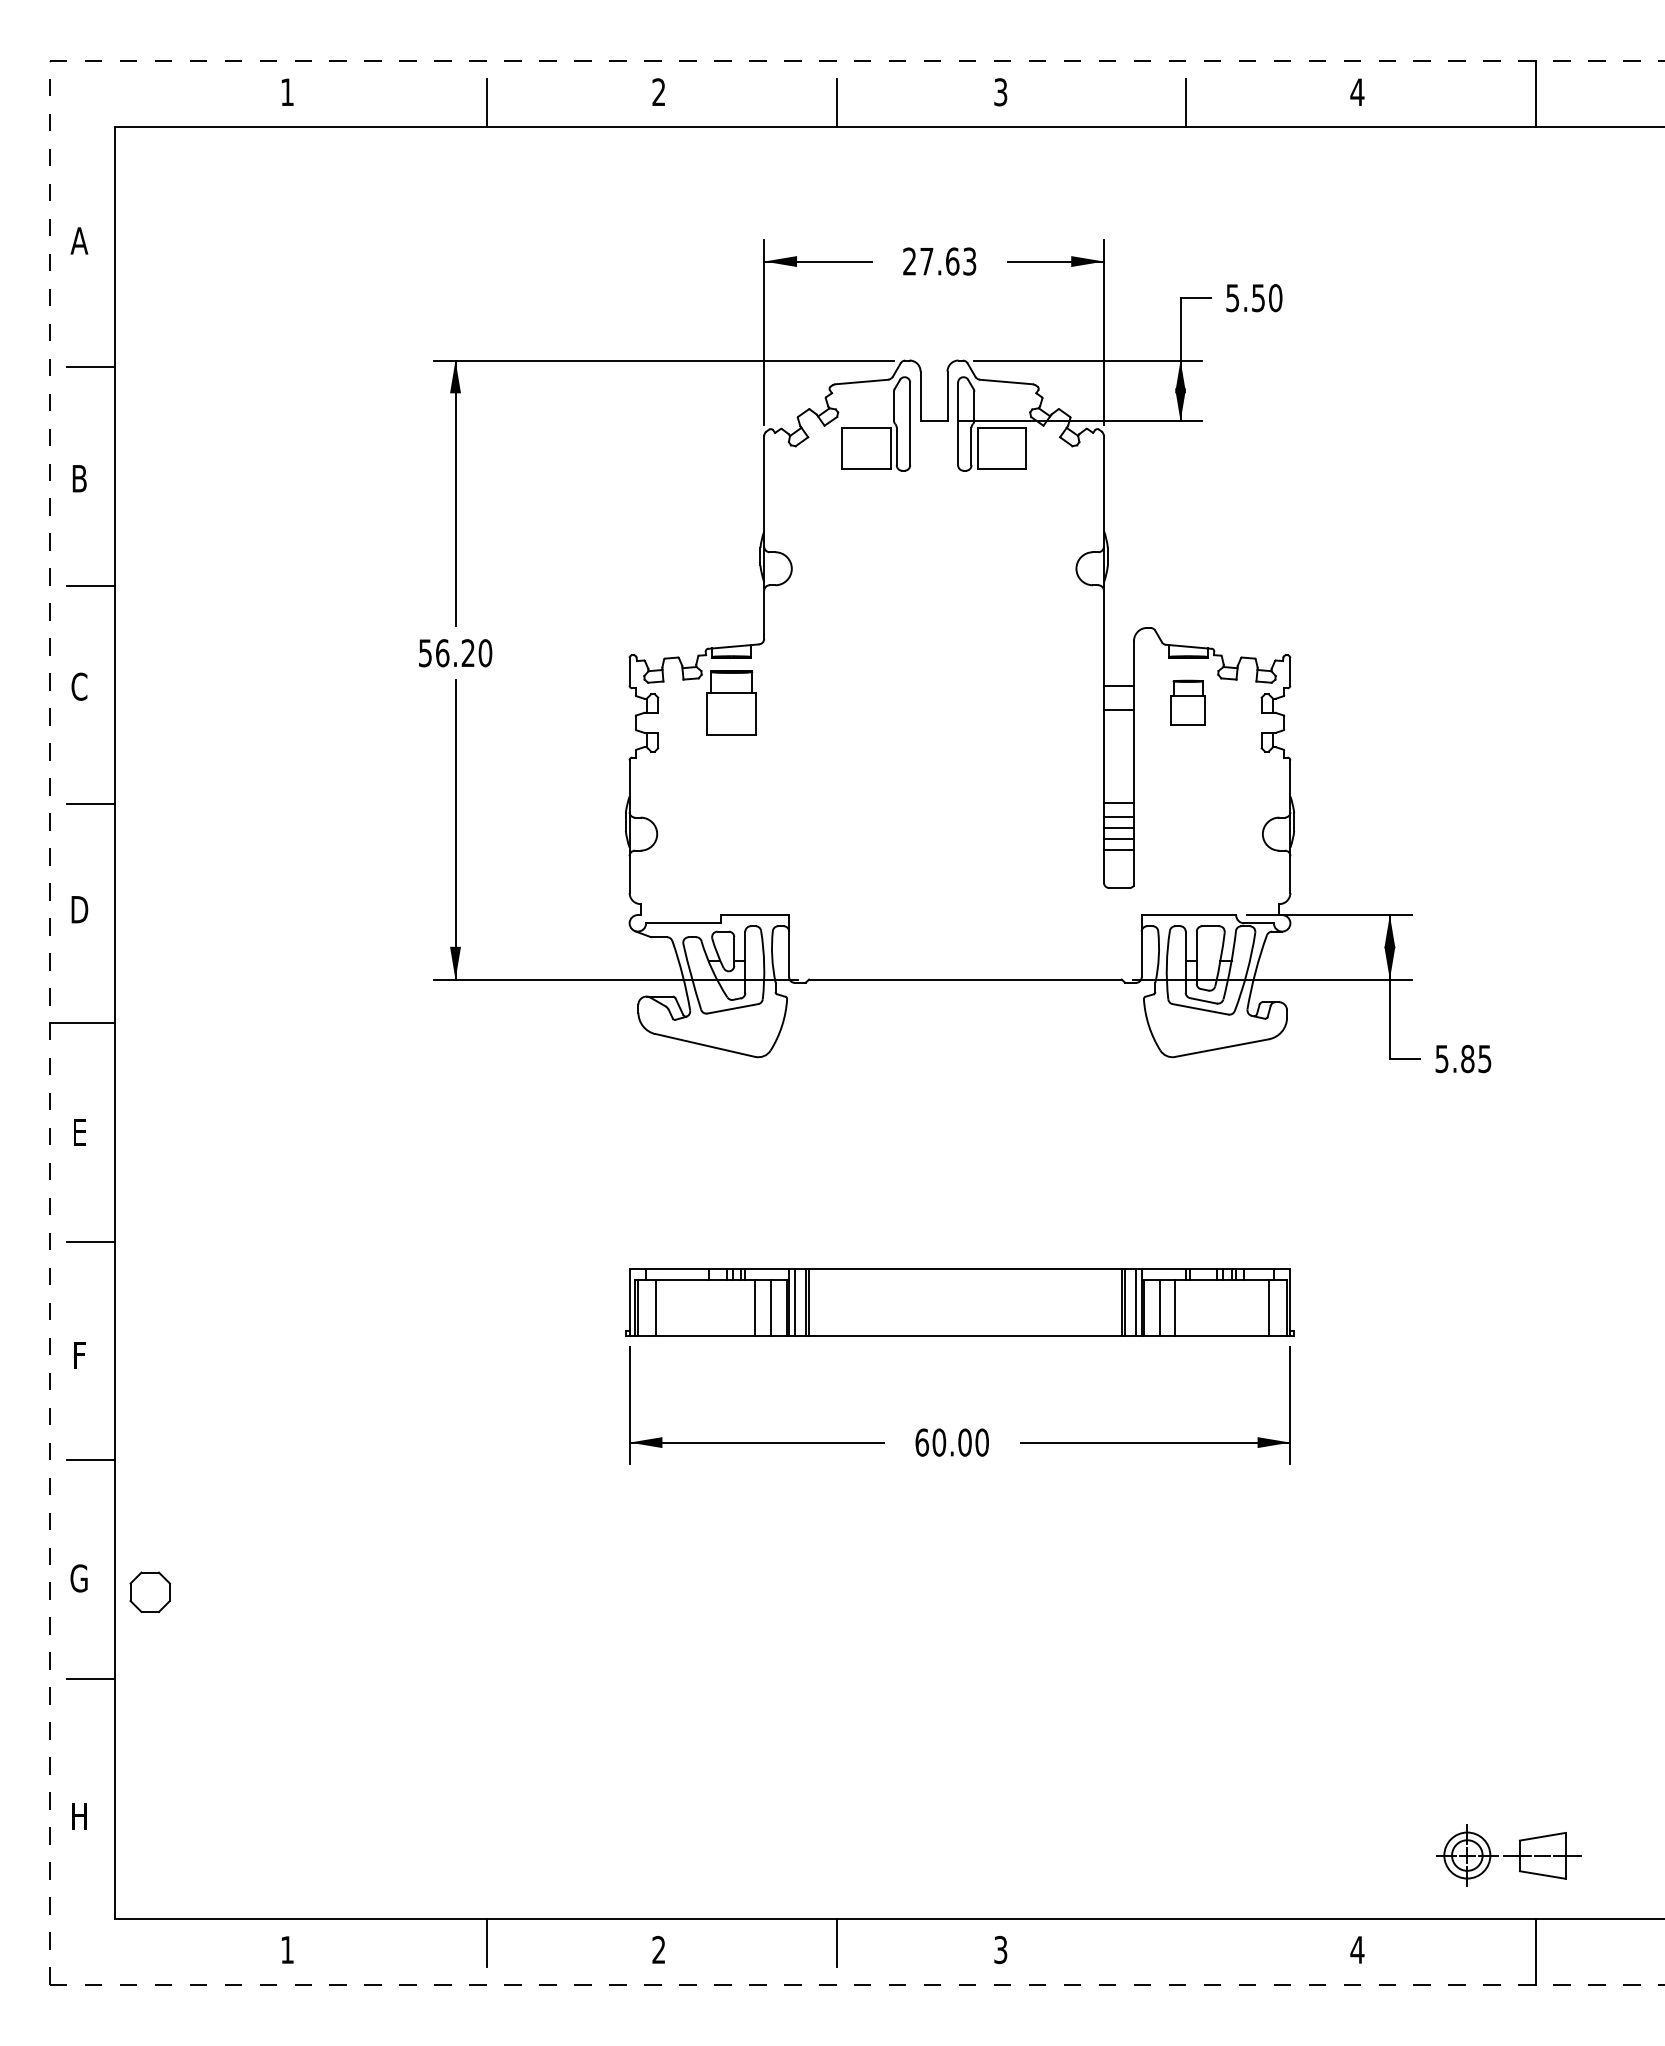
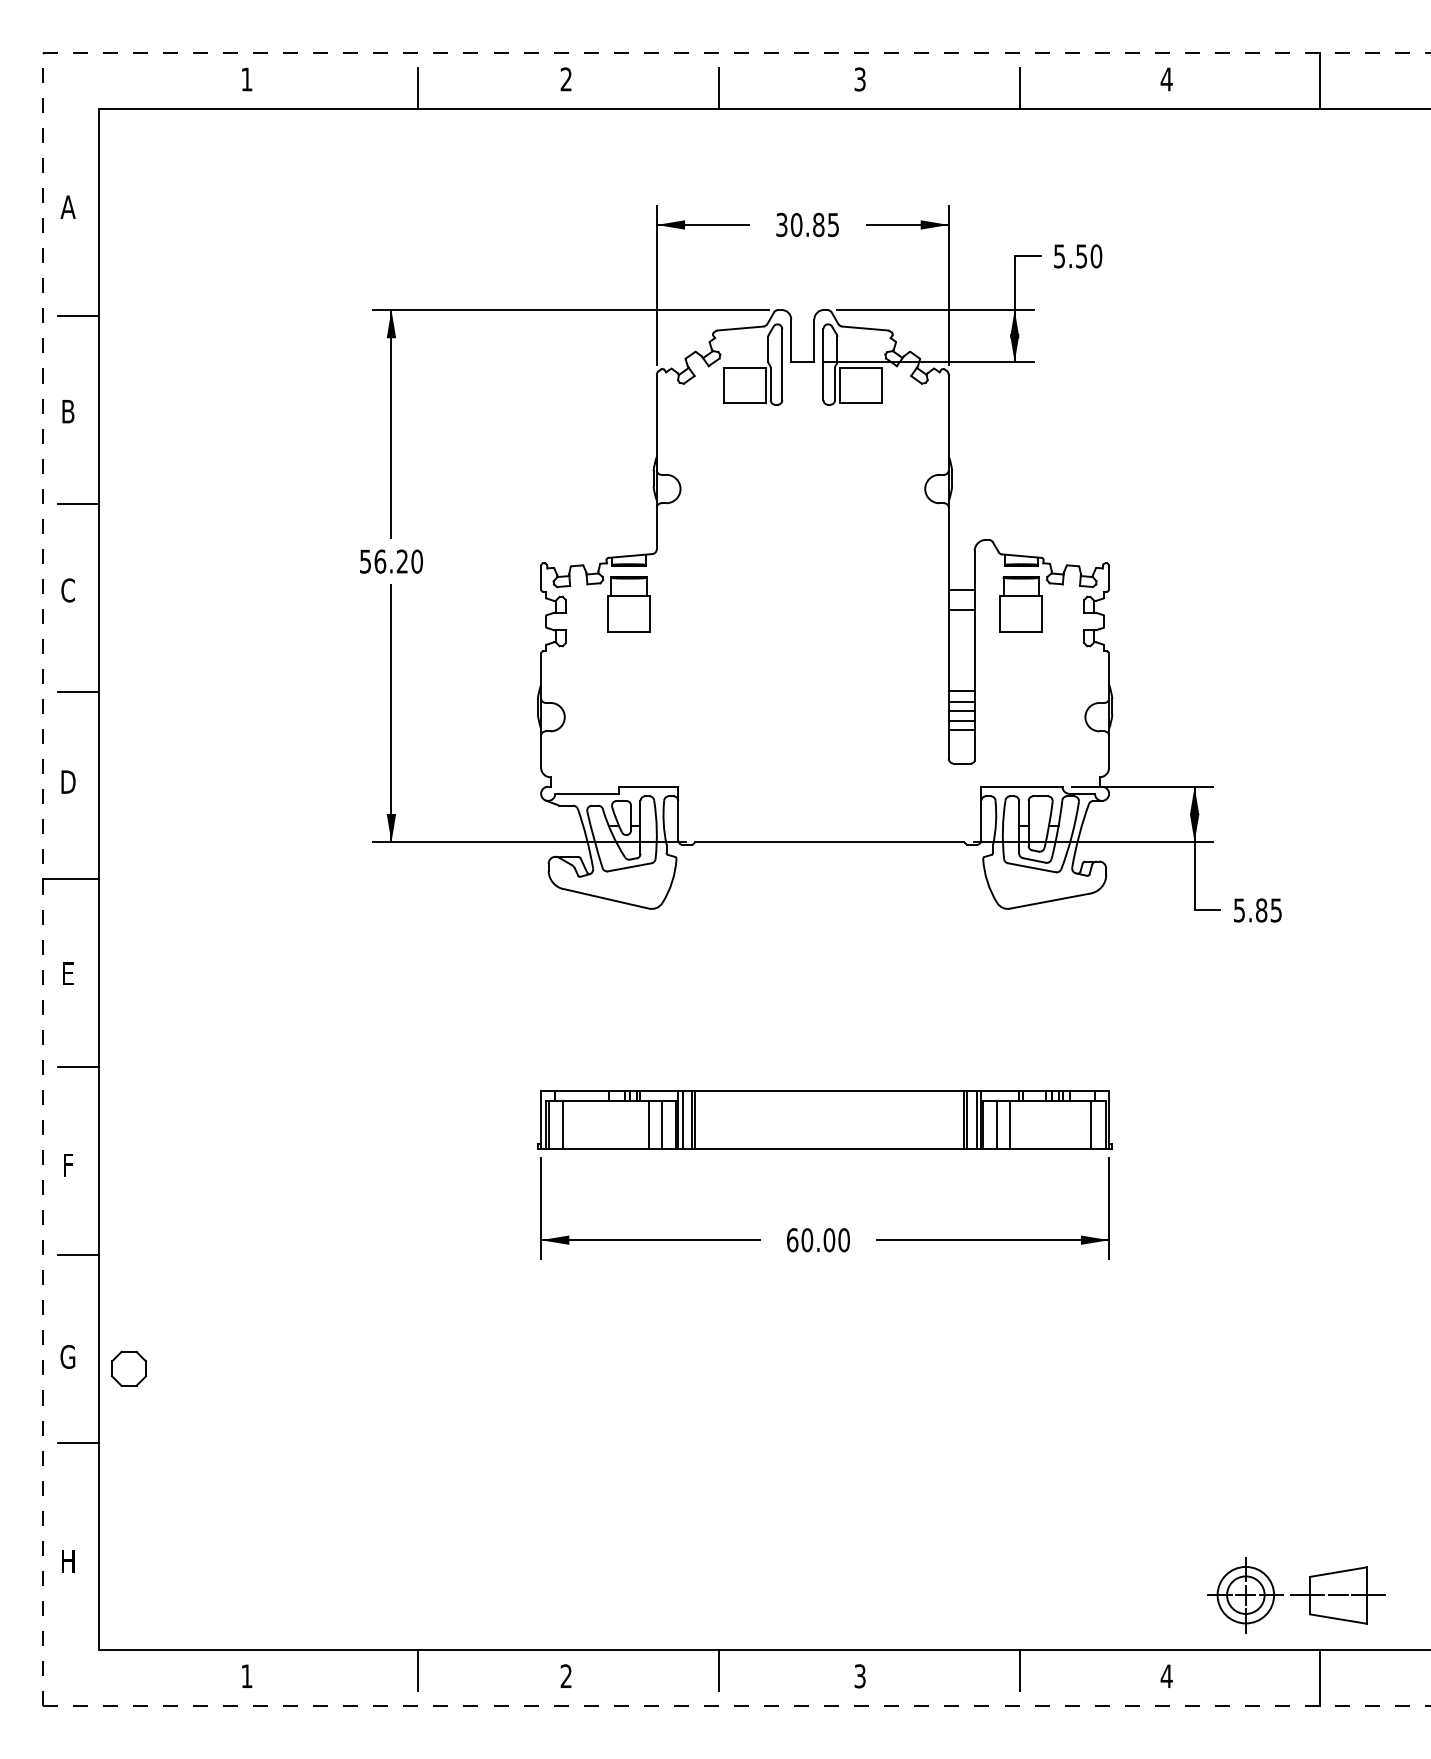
text: (939, 261) -> (807, 224), 27.63 -> 30.85
part: (1187, 702) -> (1020, 603), size x1.43
part: (1508, 1855) -> (1296, 1595), size x1.43
line: (1186, 1943) -> (1019, 1670), added

